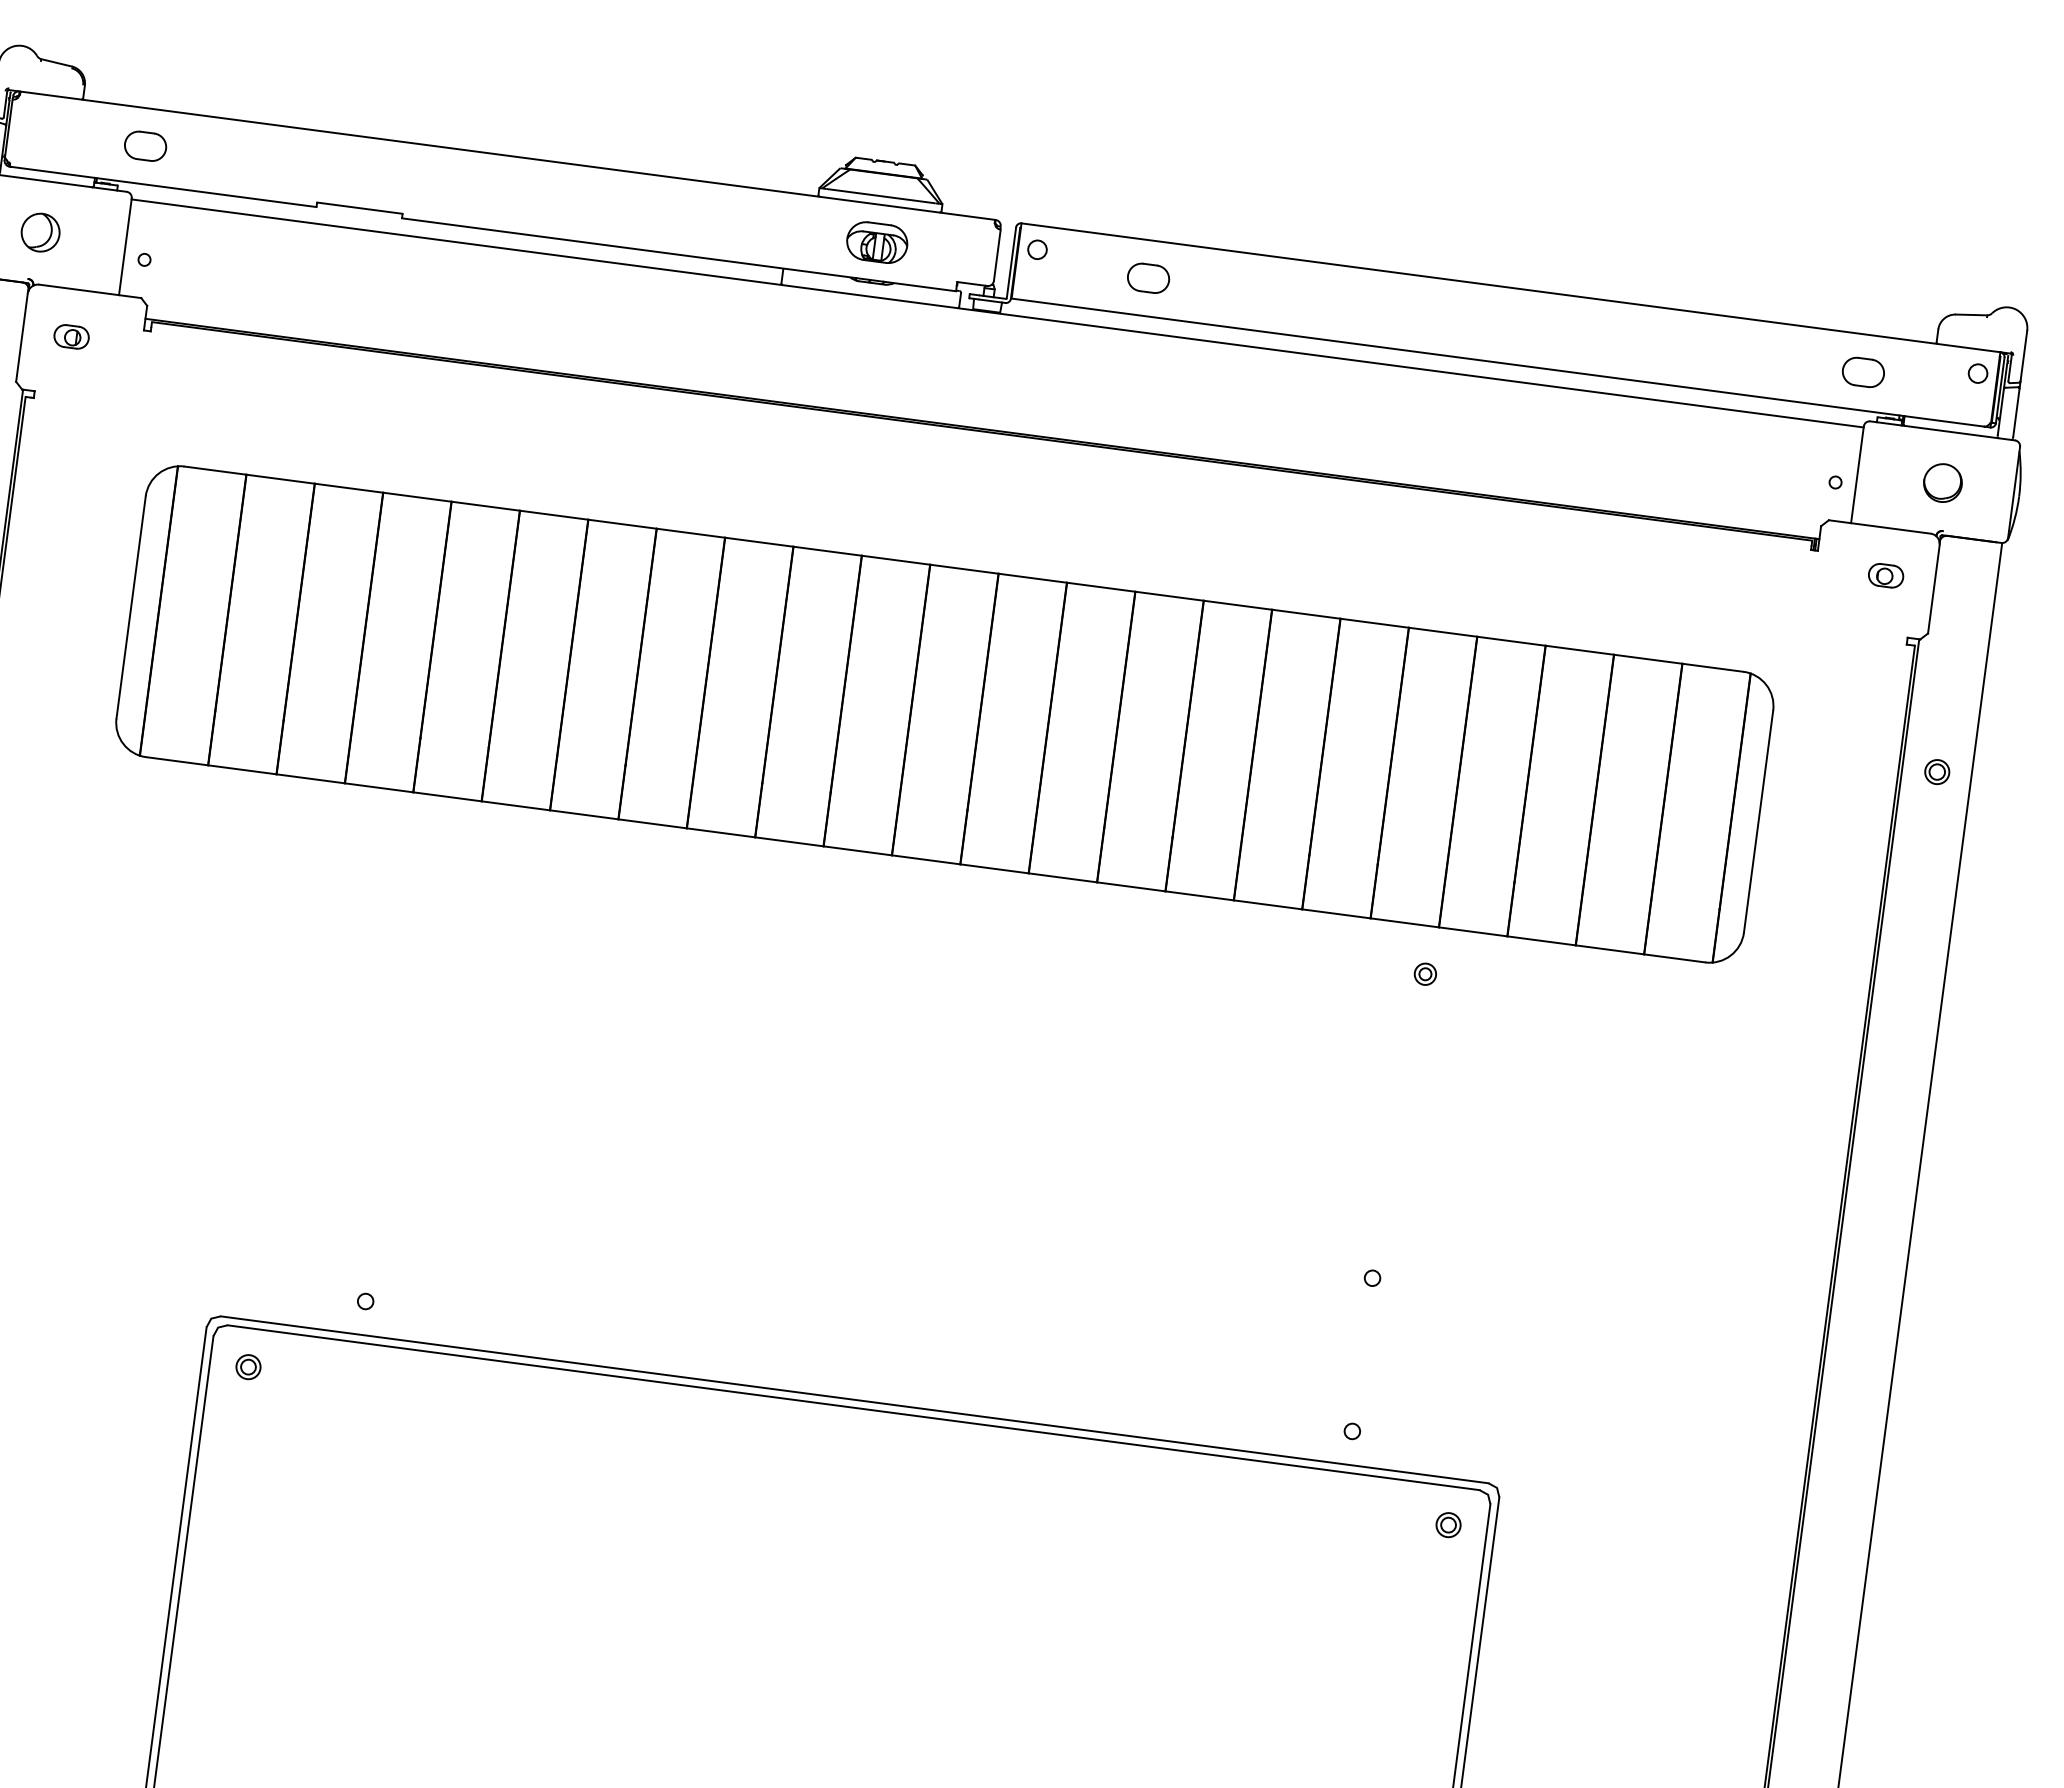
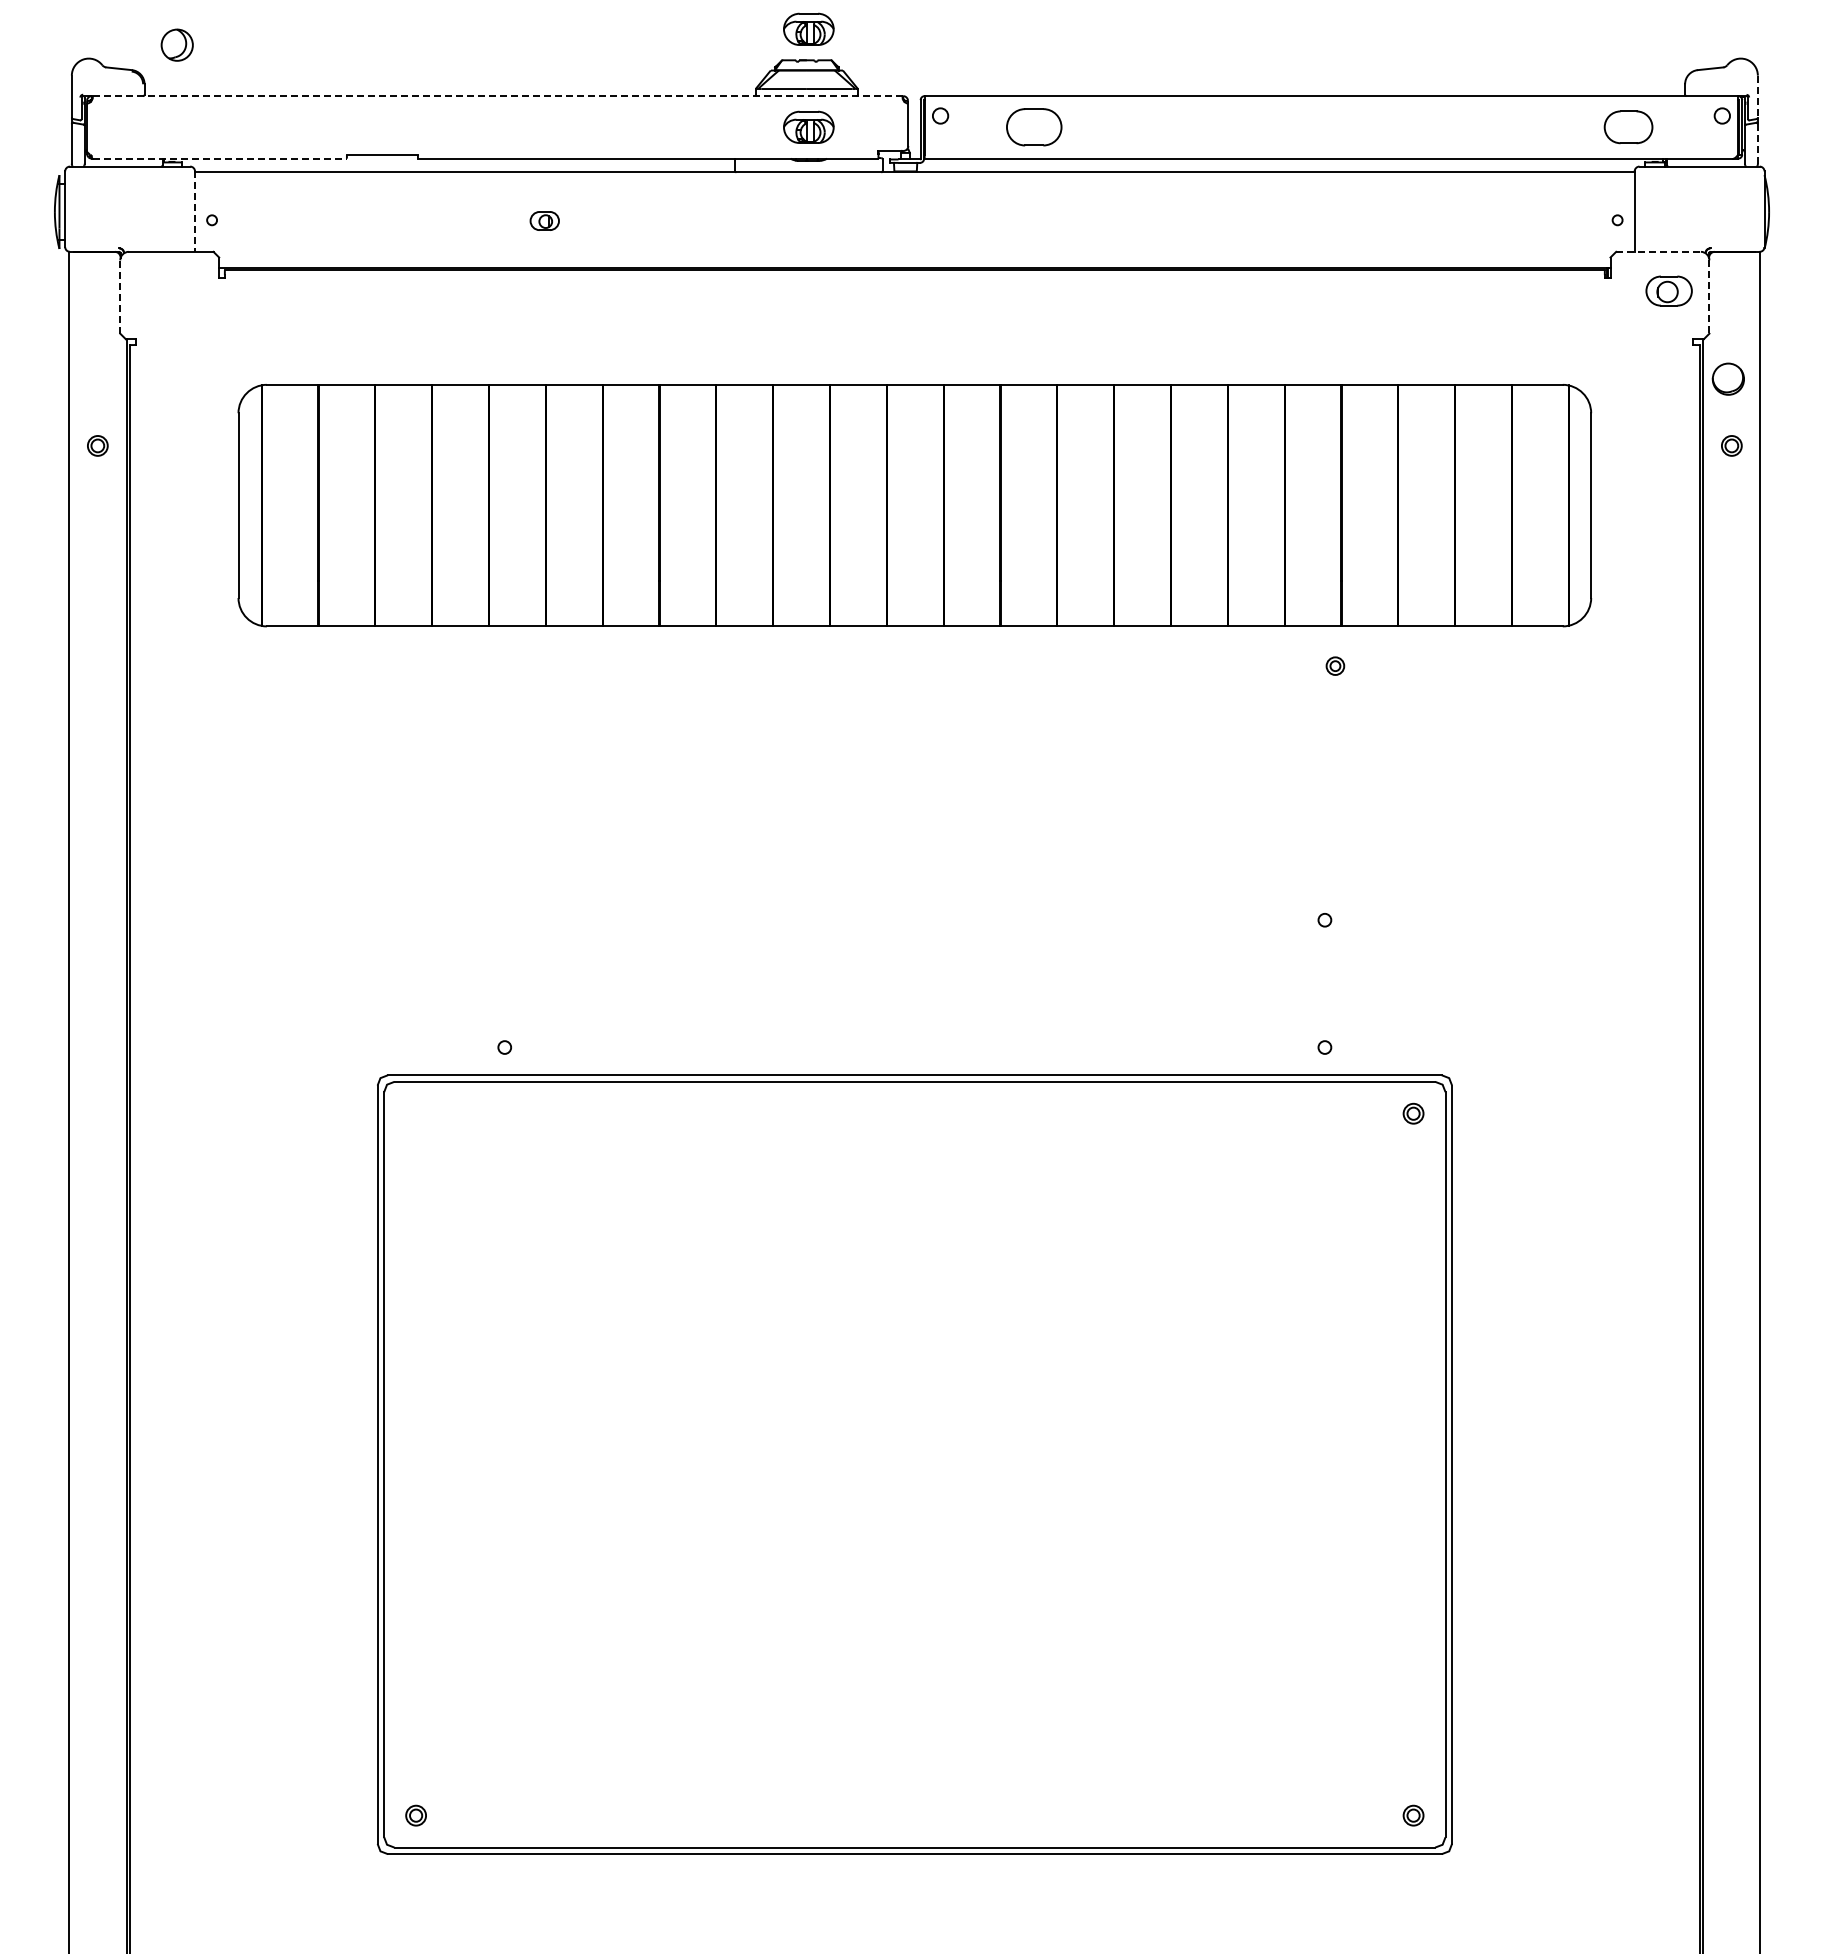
part: (892, 123) -> (808, 28), added
part: (145, 146) -> (200, 127), removed
line: (508, 156) -> (498, 96), solid -> dashed
line: (163, 186) -> (219, 158), solid -> dashed
part: (39, 231) -> (176, 44), moved
line: (125, 247) -> (195, 212), solid -> dashed
part: (1148, 278) -> (1034, 127), size x1.6
part: (71, 336) -> (544, 220), moved
line: (22, 338) -> (120, 297), solid -> dashed
line: (2023, 356) -> (1757, 97), solid -> dashed
part: (1863, 372) -> (1628, 127), size x1.4
line: (2015, 413) -> (1757, 144), solid -> dashed
part: (1941, 482) -> (1727, 378), moved
line: (1881, 526) -> (1659, 251), solid -> dashed
part: (1885, 575) -> (1668, 290), size x1.6
line: (1933, 589) -> (1709, 297), solid -> dashed
part: (247, 1366) -> (415, 1113), removed

